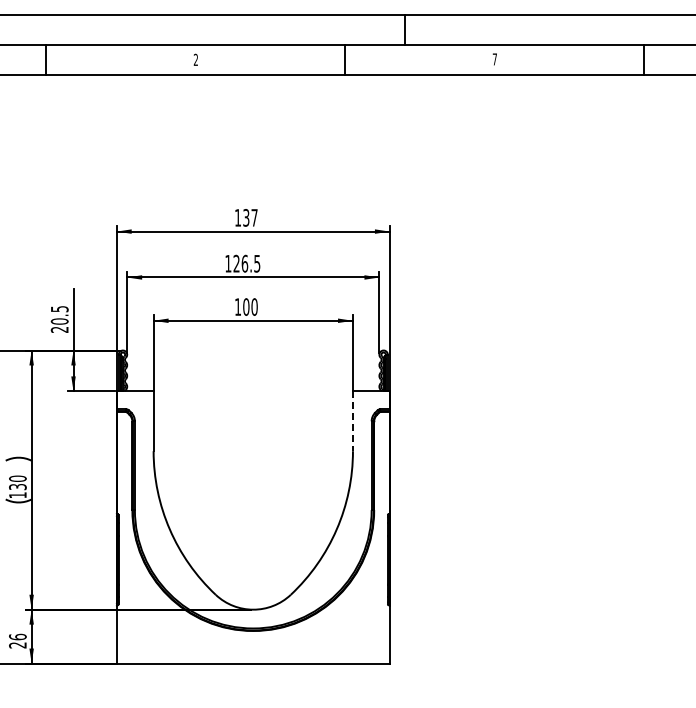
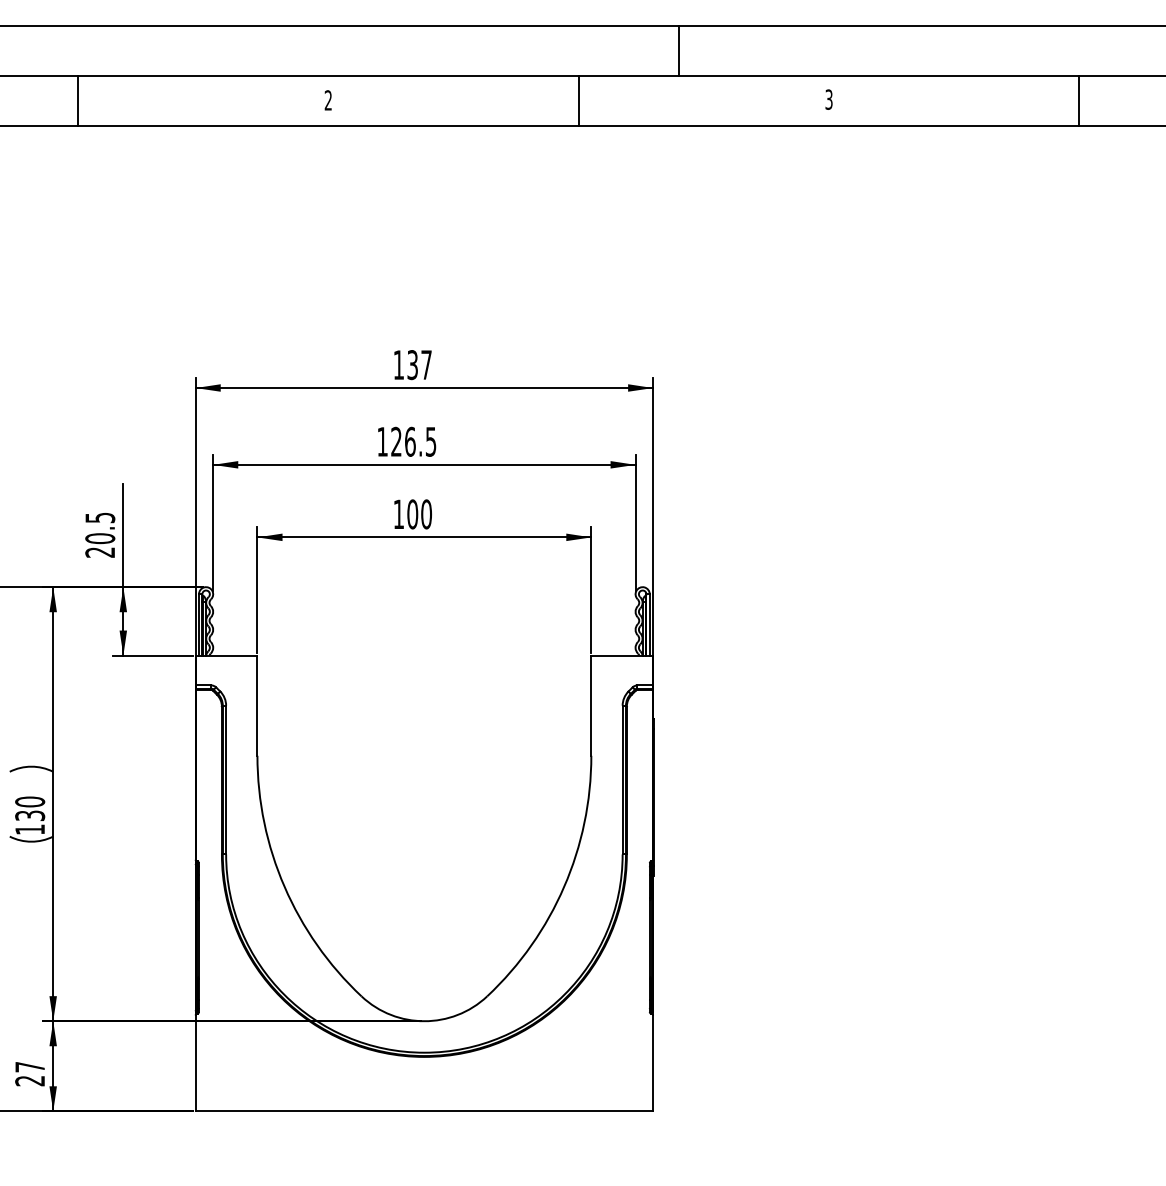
text: (494, 59) -> (828, 99), 7 -> 3
line: (352, 421) -> (590, 706), dashed -> solid
text: (17, 636) -> (29, 1066), 26 -> 27

